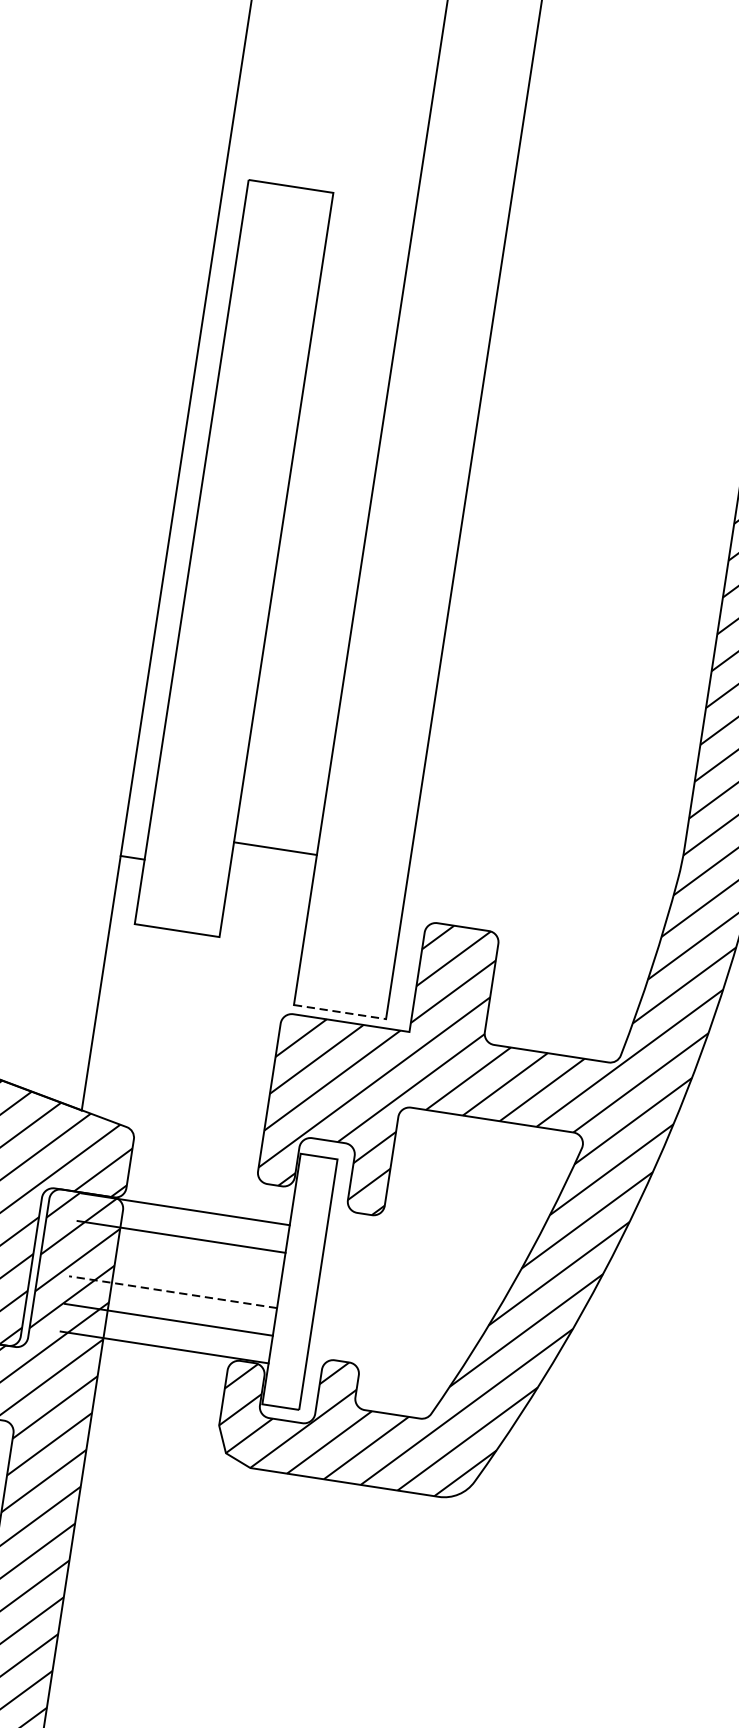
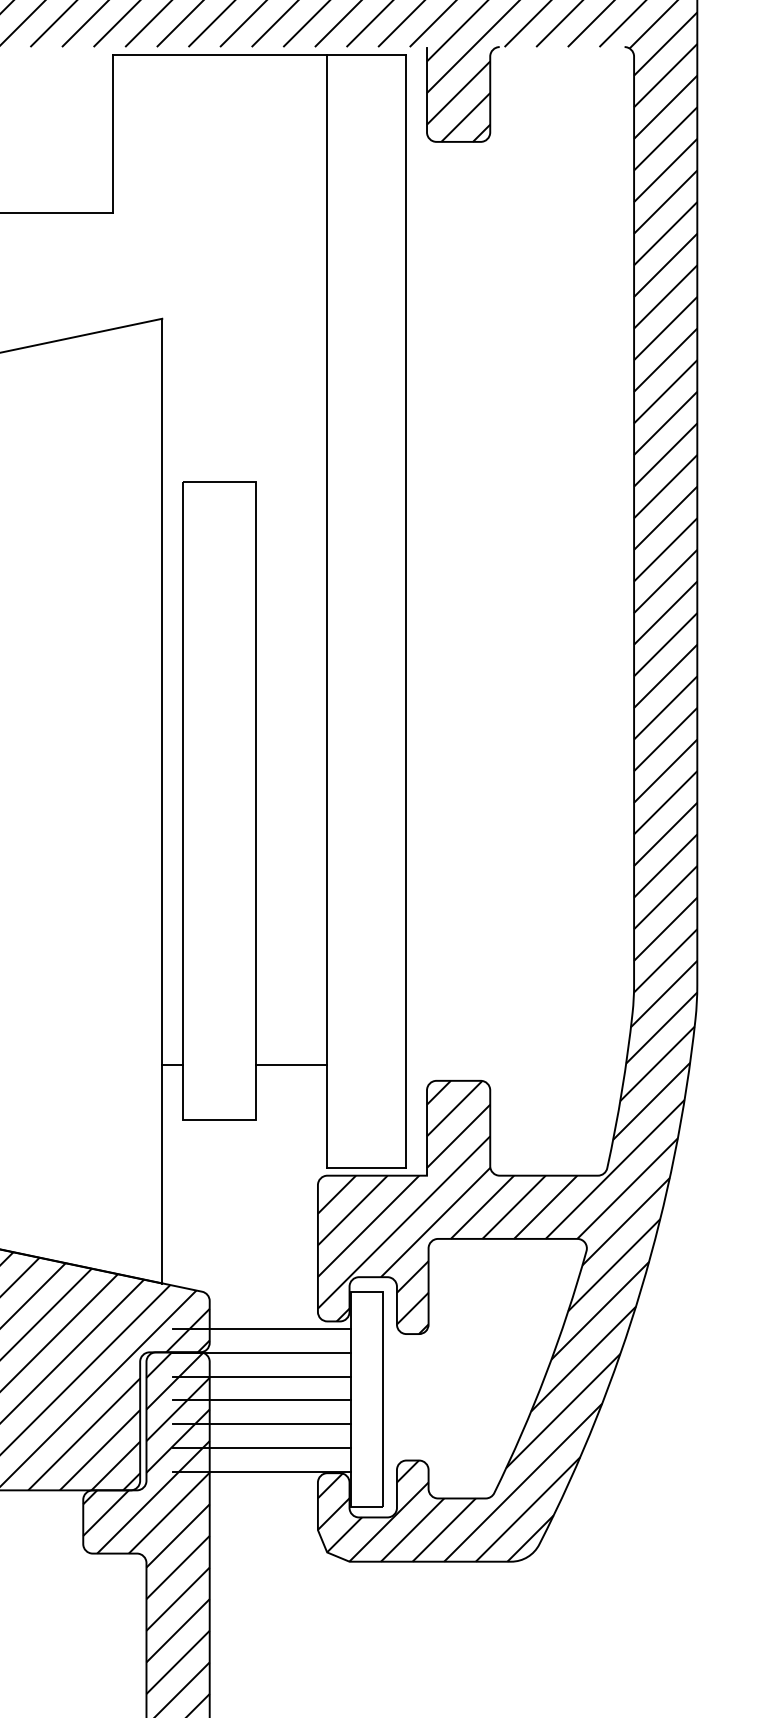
line: (274, 848) -> (290, 1065), moved
line: (340, 1011) -> (366, 1167), dashed -> solid
line: (189, 1181) -> (261, 1329), added
line: (176, 1264) -> (261, 1400), added
line: (172, 1292) -> (261, 1424), dashed -> solid

